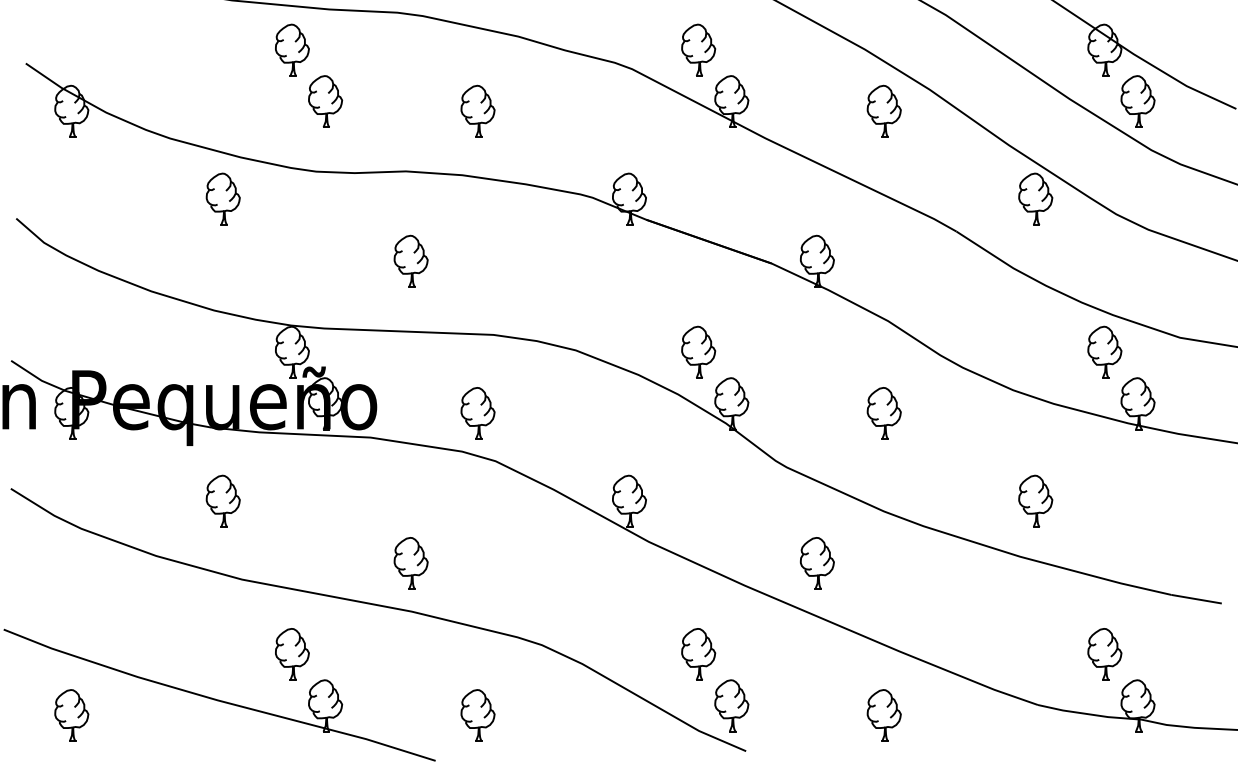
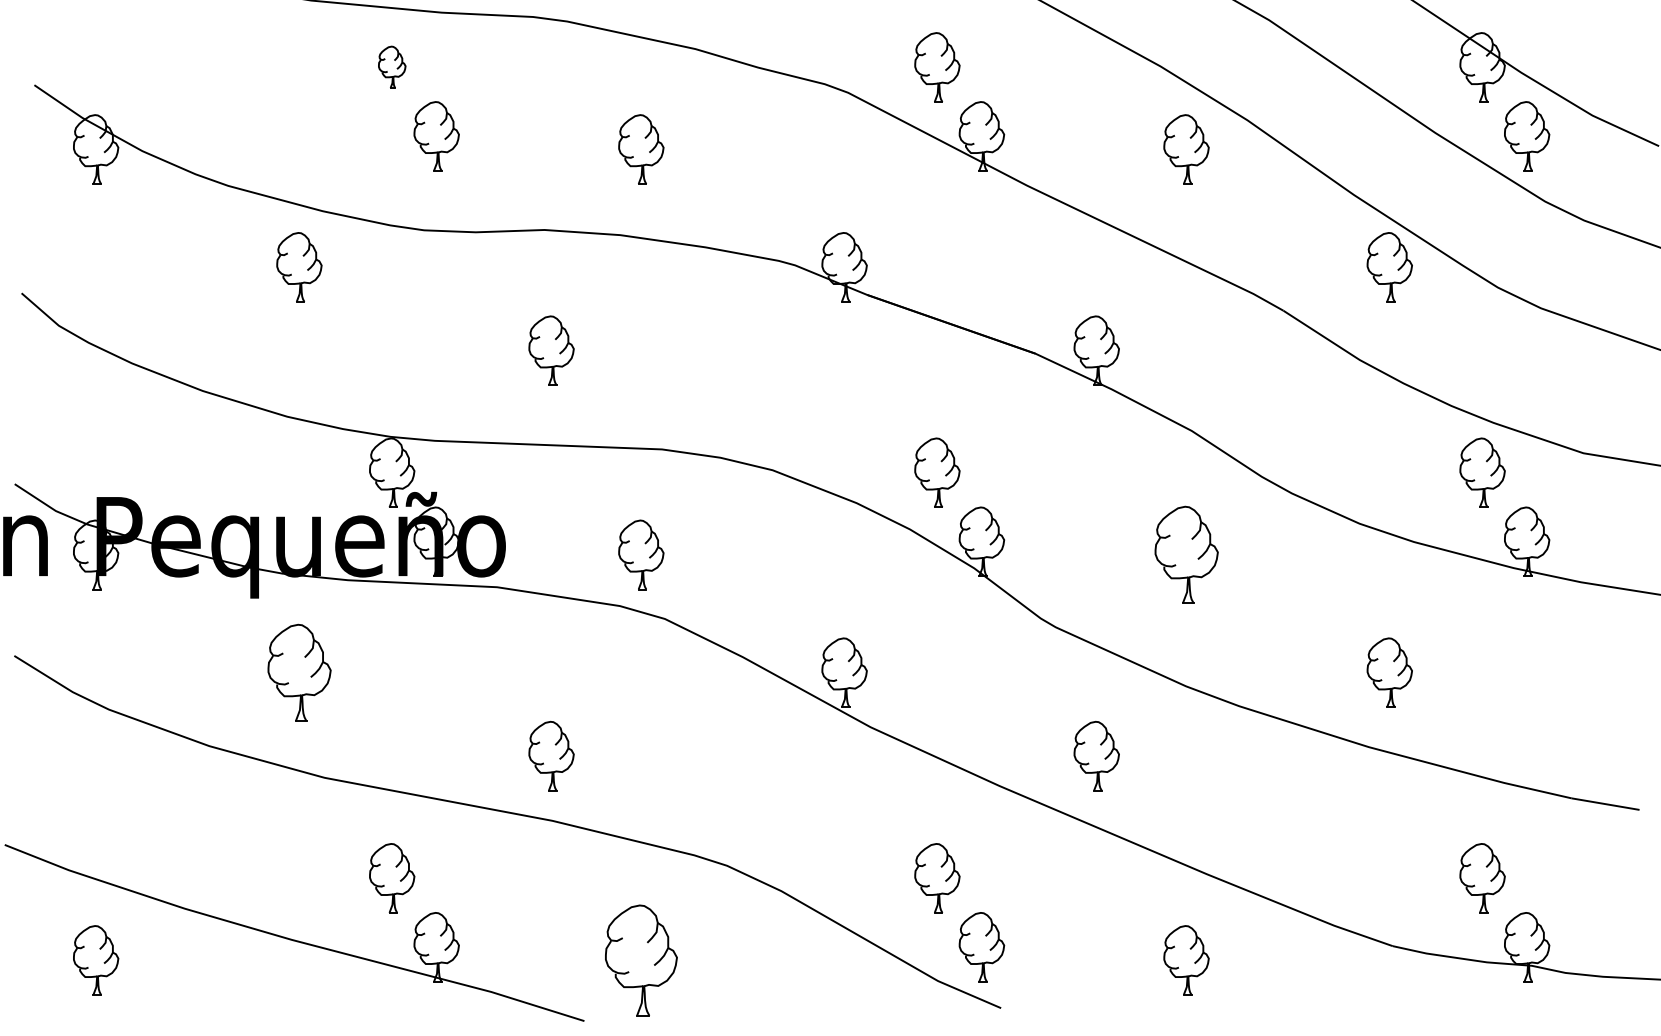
part: (292, 49) -> (392, 66), size x0.6
part: (883, 413) -> (1185, 554), size x1.4
part: (222, 500) -> (298, 671), size x1.4
part: (477, 715) -> (640, 960), size x1.6

